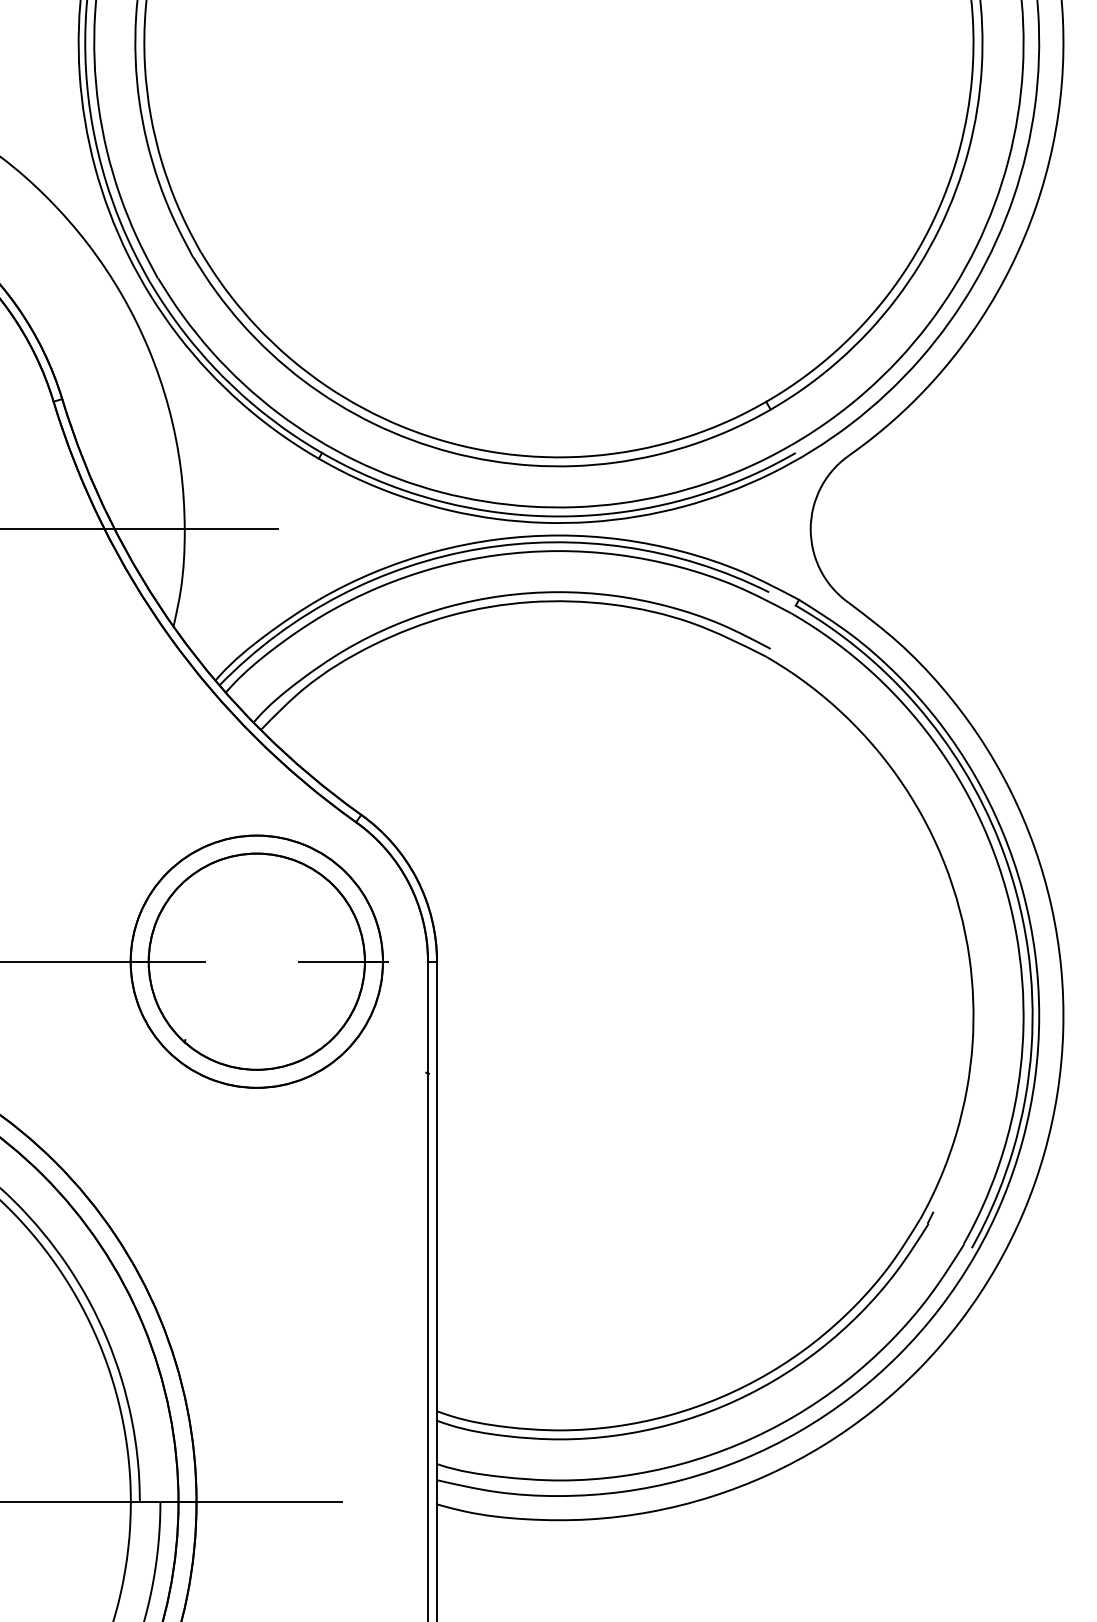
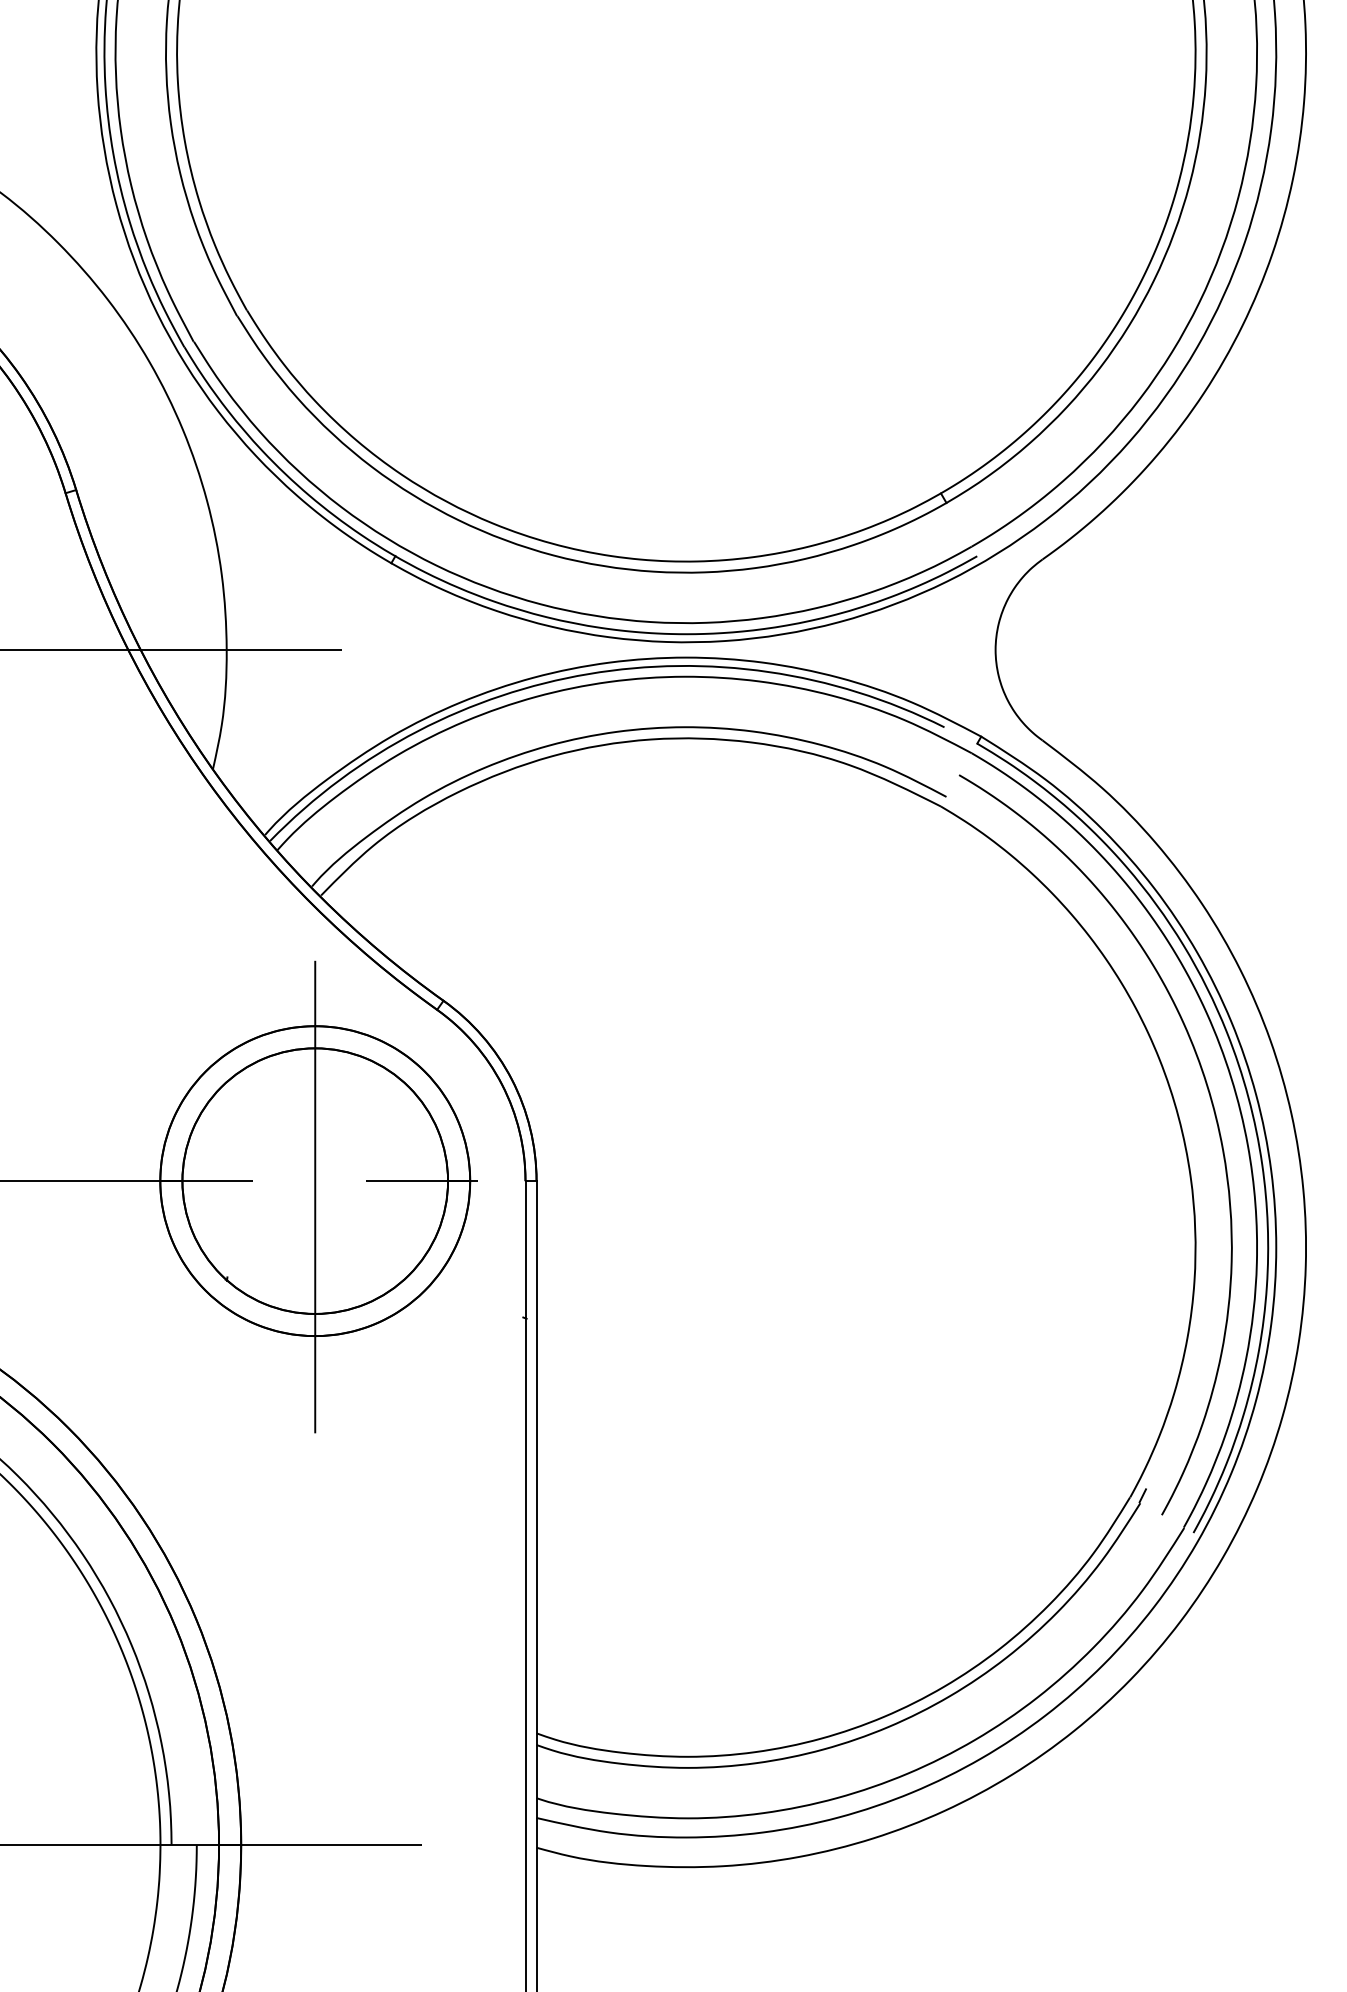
curve: (988, 909) -> (1214, 1116), added
line: (257, 974) -> (315, 1196), added

